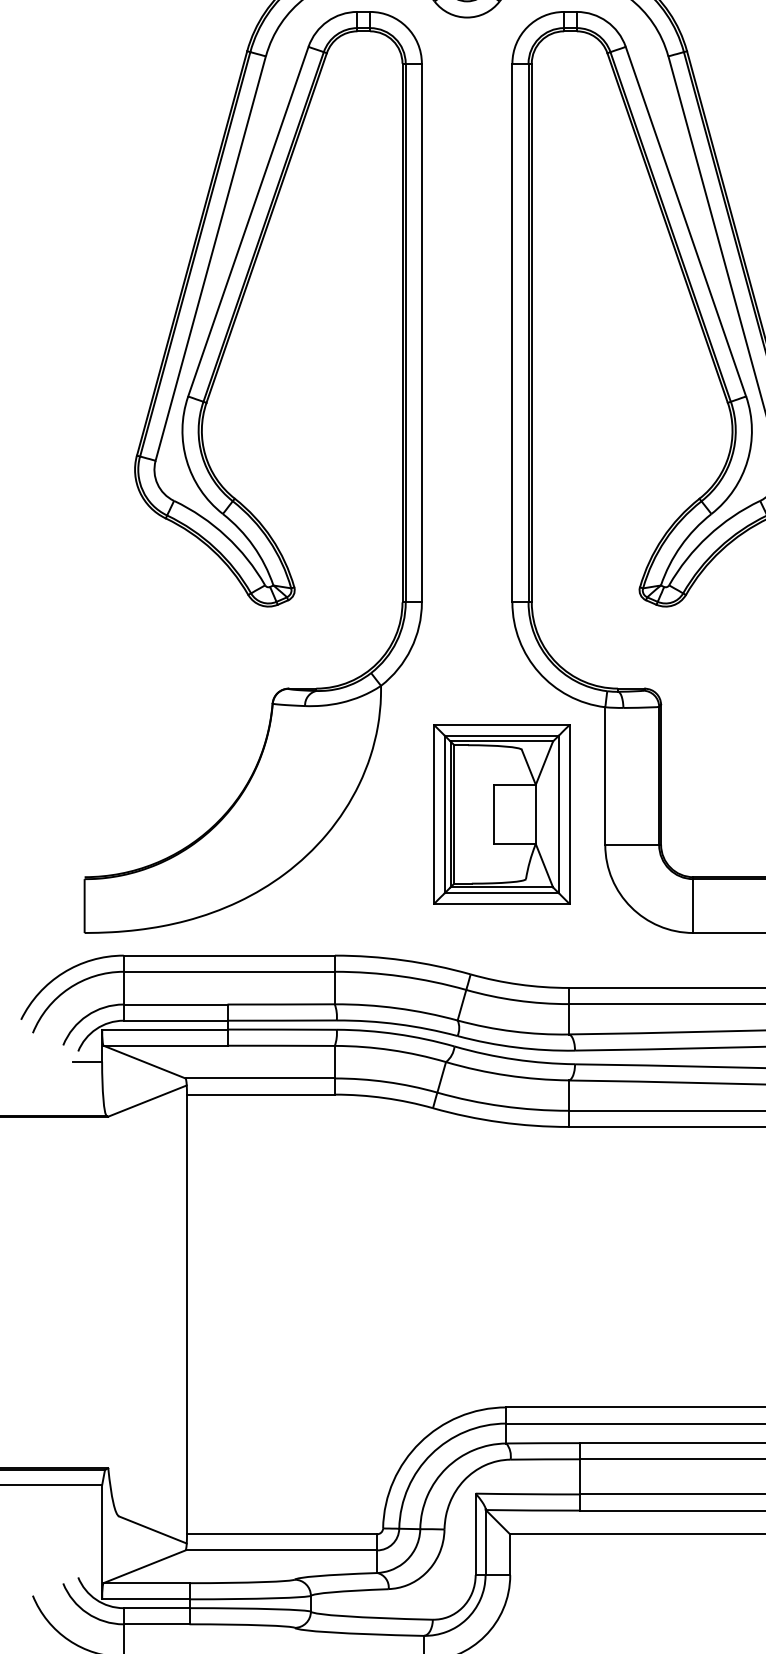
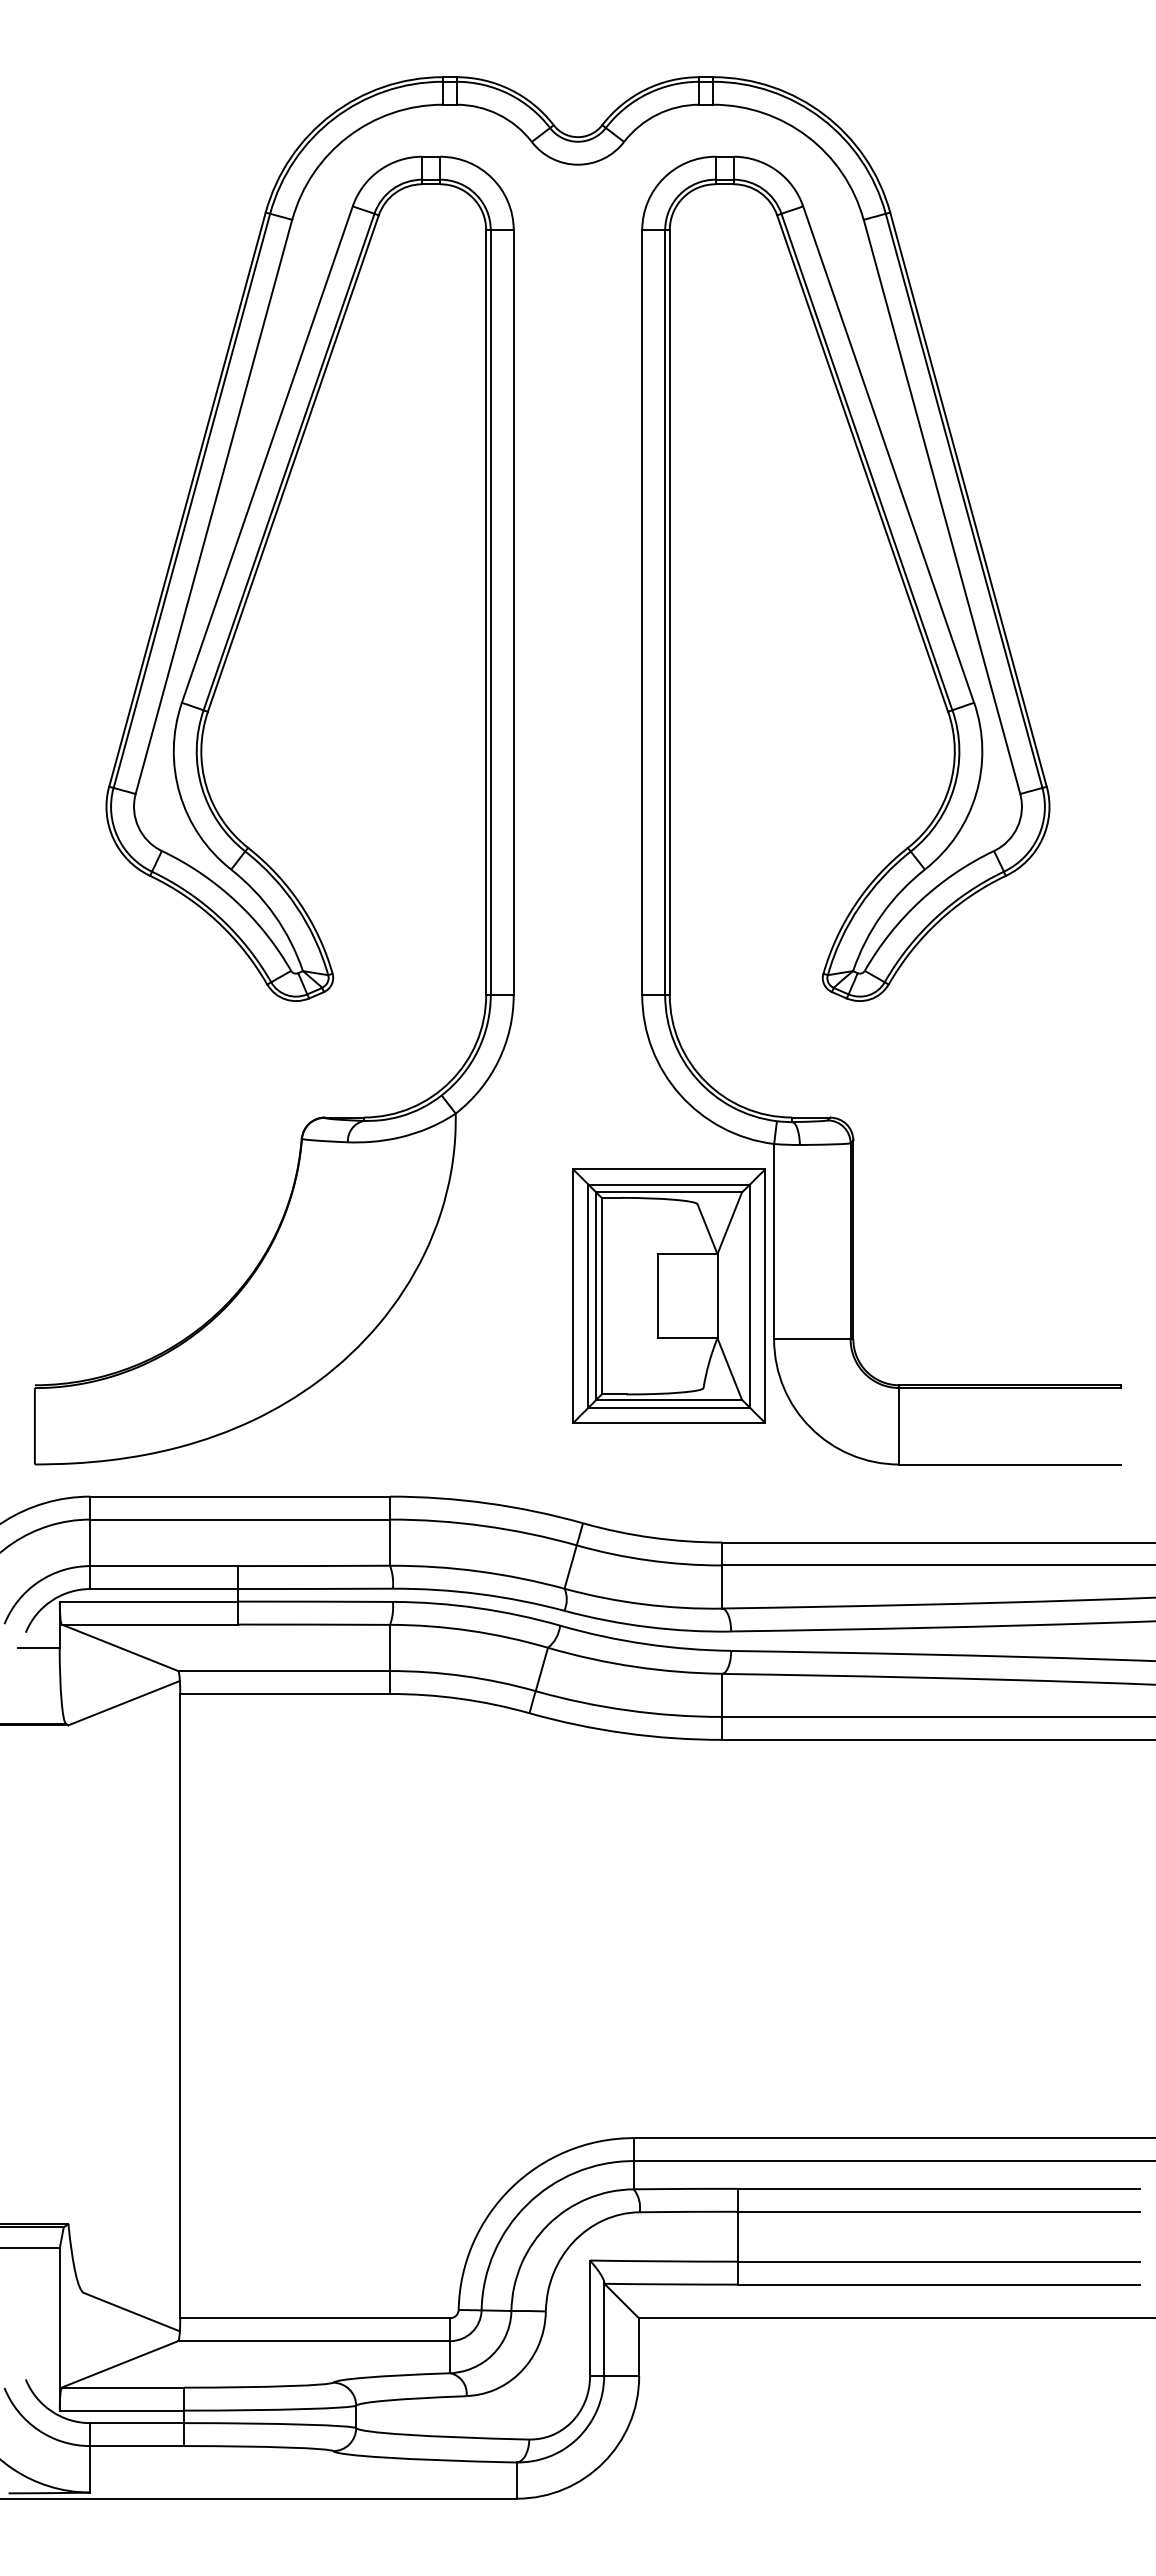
part: (501, 813) -> (668, 1295), moved

